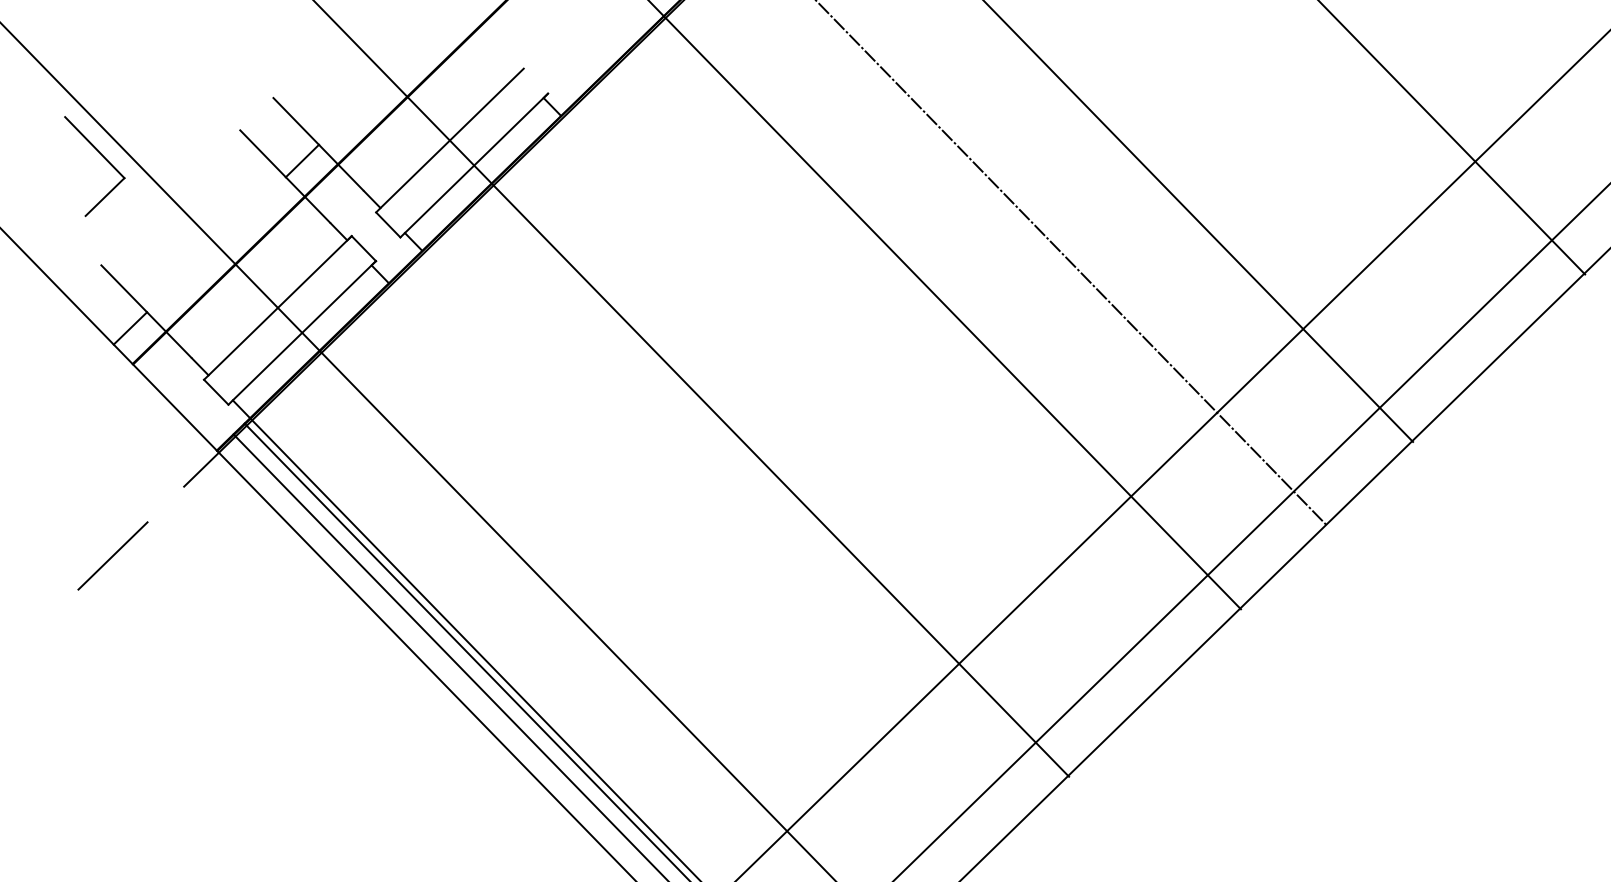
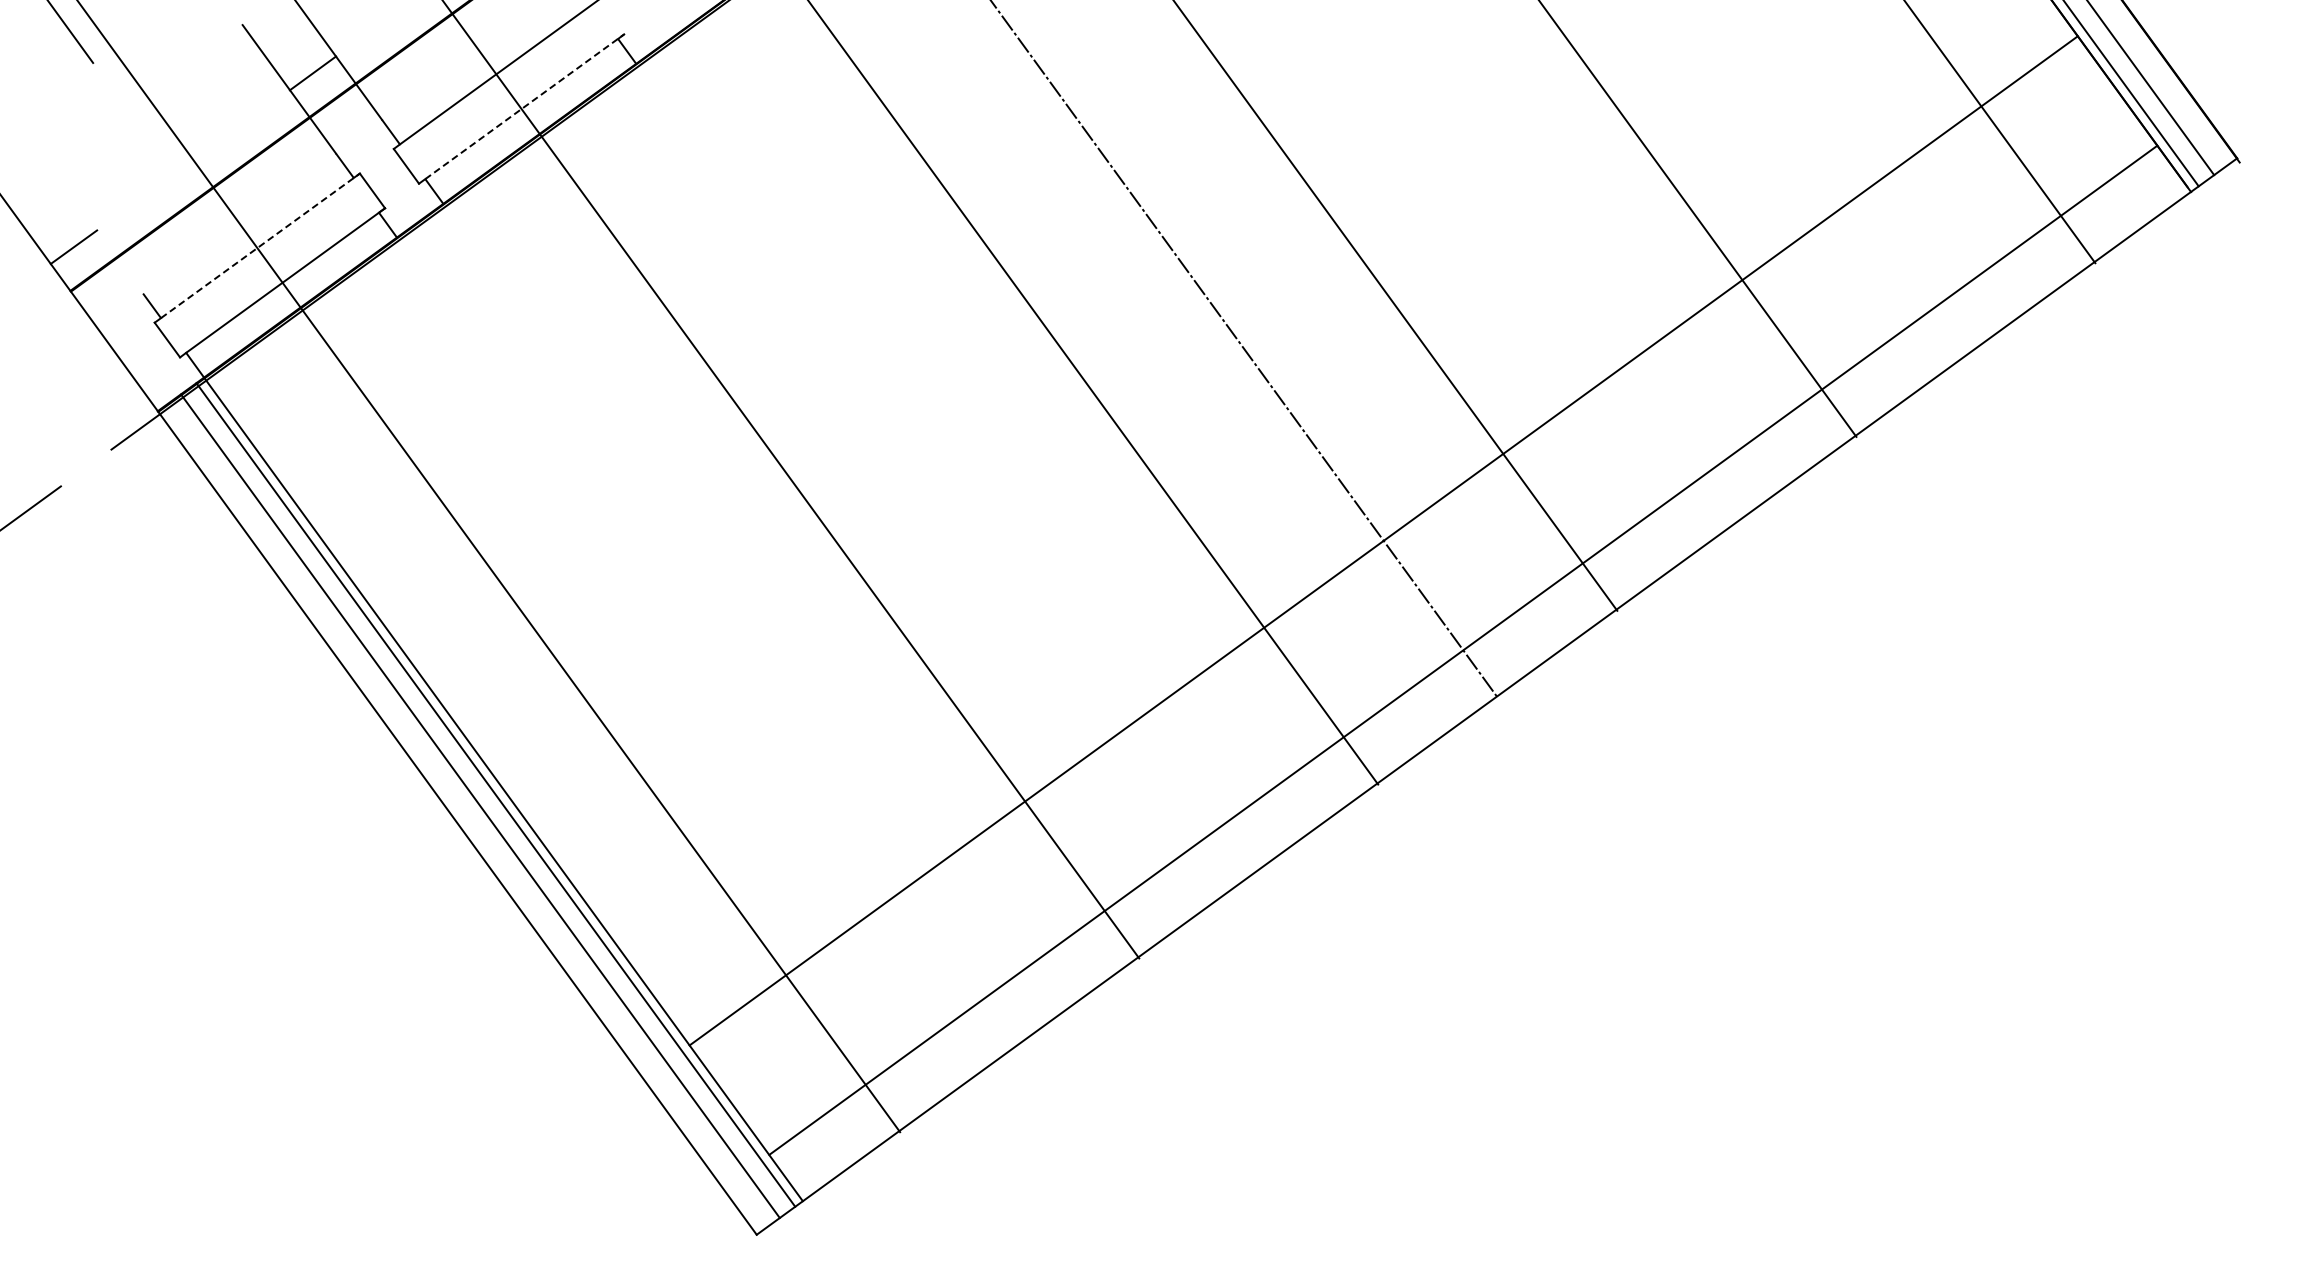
line: (476, 163) -> (524, 106), solid -> dashed
line: (105, 196) -> (66, 82), removed
line: (280, 305) -> (260, 245), solid -> dashed
line: (146, 311) -> (96, 229), removed

